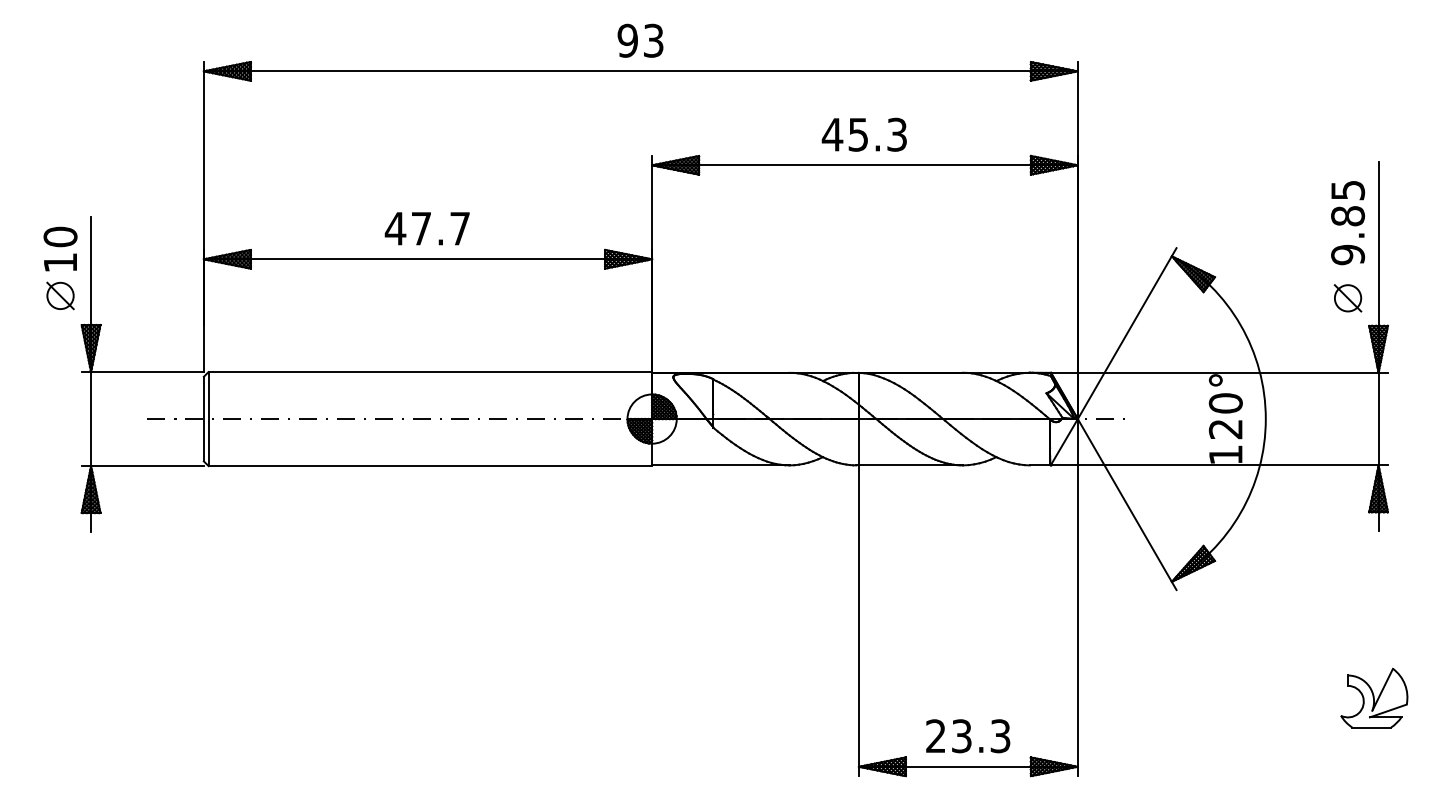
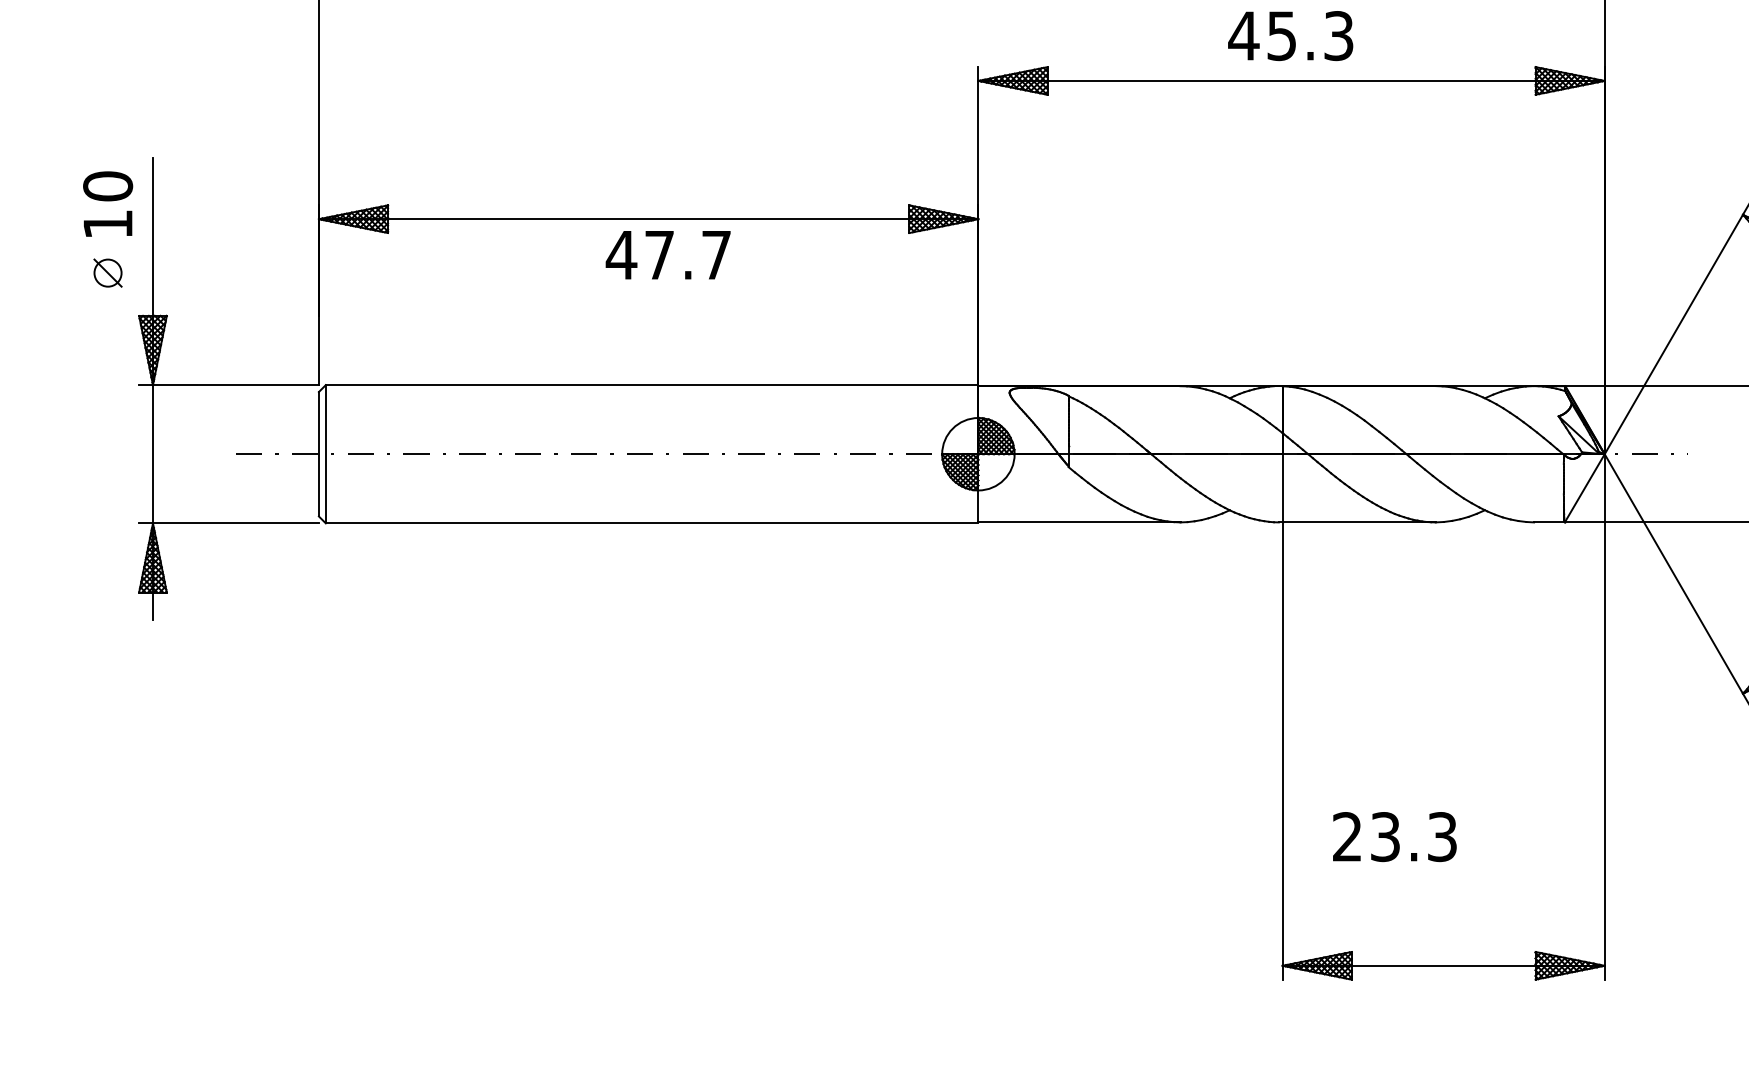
text: (426, 228) -> (667, 254), moved
part: (60, 295) -> (107, 272), size x0.7
text: (968, 736) -> (1395, 837), moved

